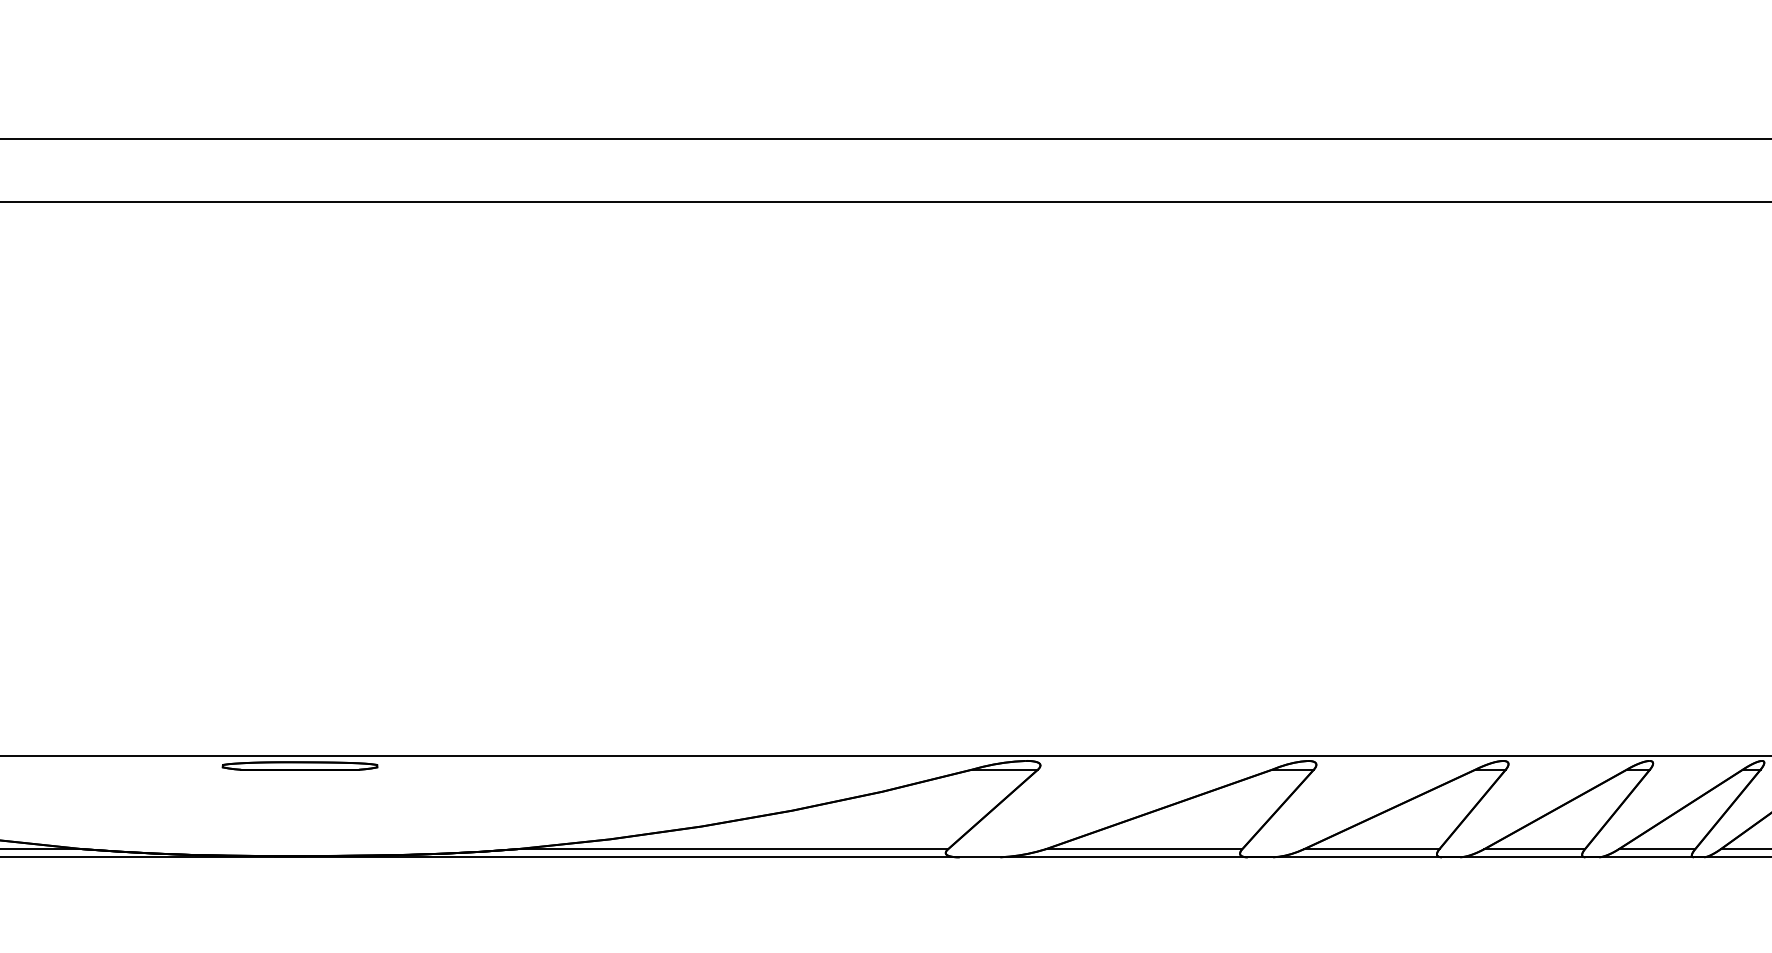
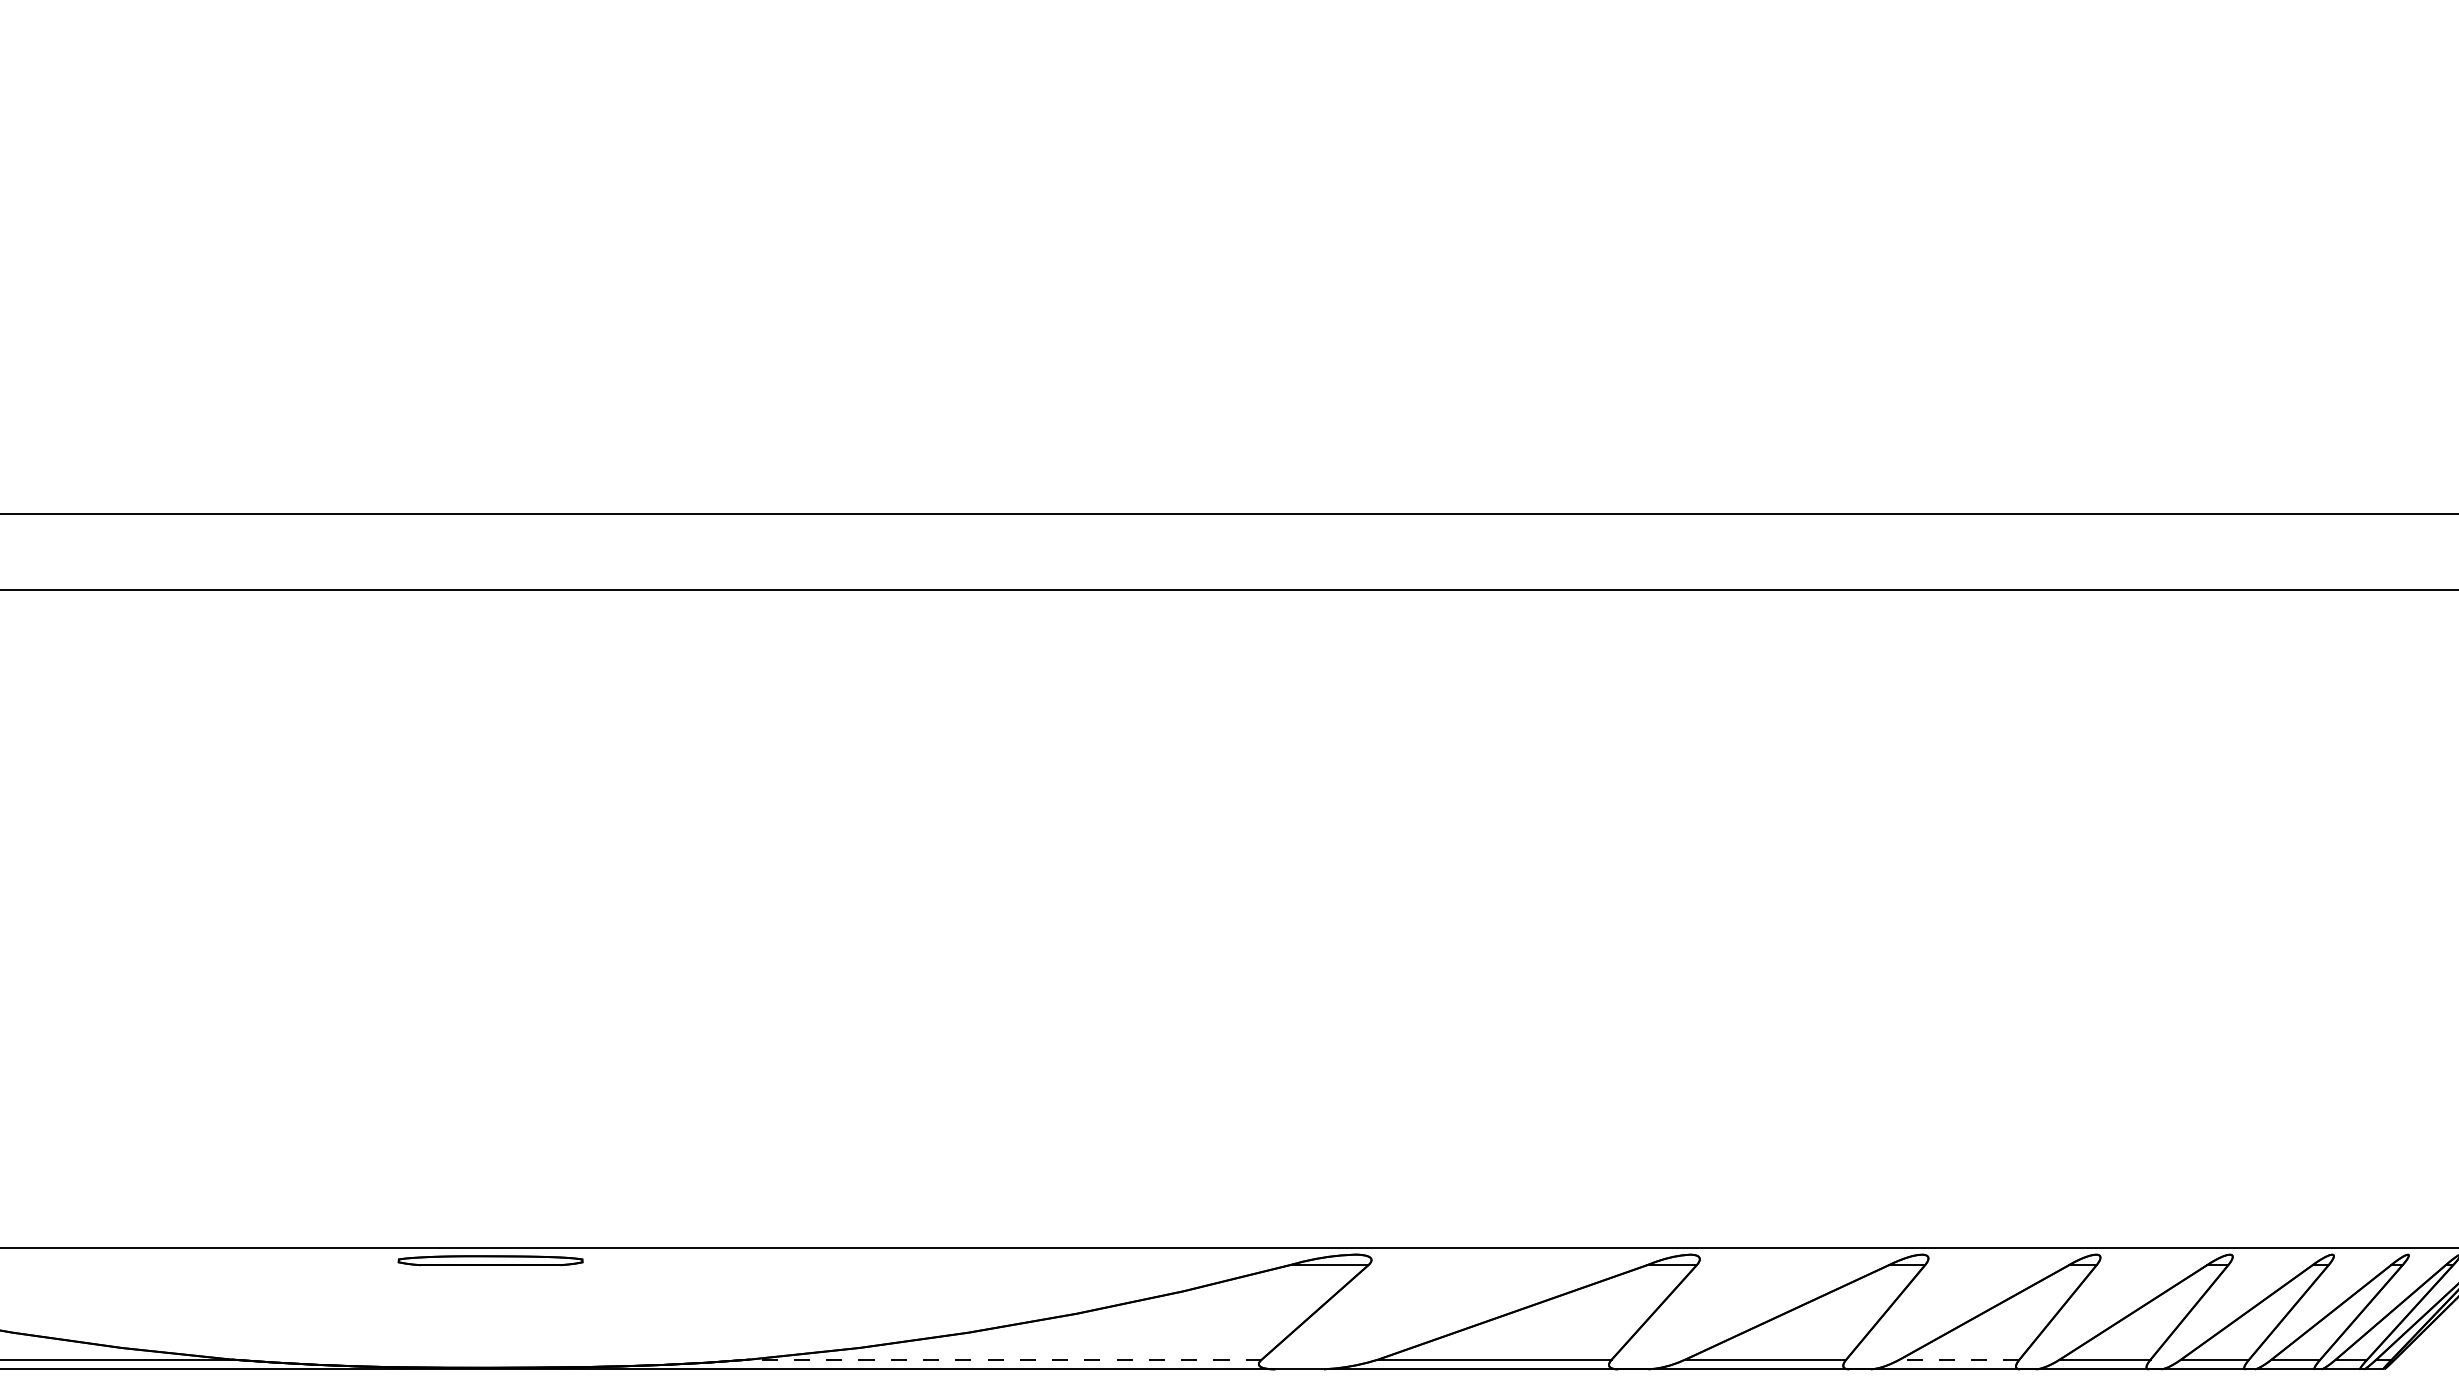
line: (732, 849) -> (1005, 1359), solid -> dashed
line: (1534, 849) -> (1959, 1359), solid -> dashed

